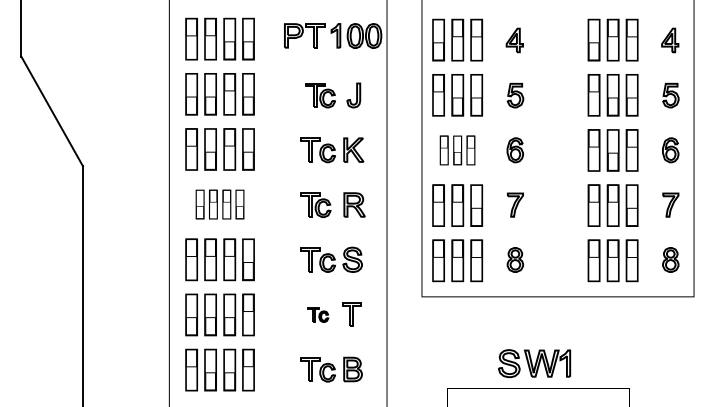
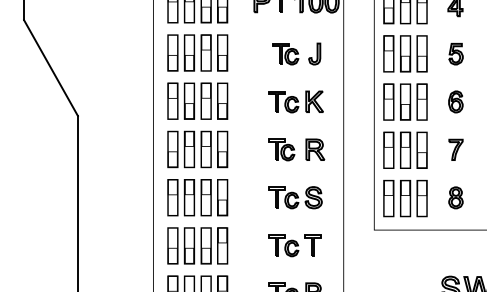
part: (457, 150) -> (405, 102), size x1.43
part: (219, 204) -> (197, 149), size x1.43
part: (317, 314) -> (282, 245), size x1.67

